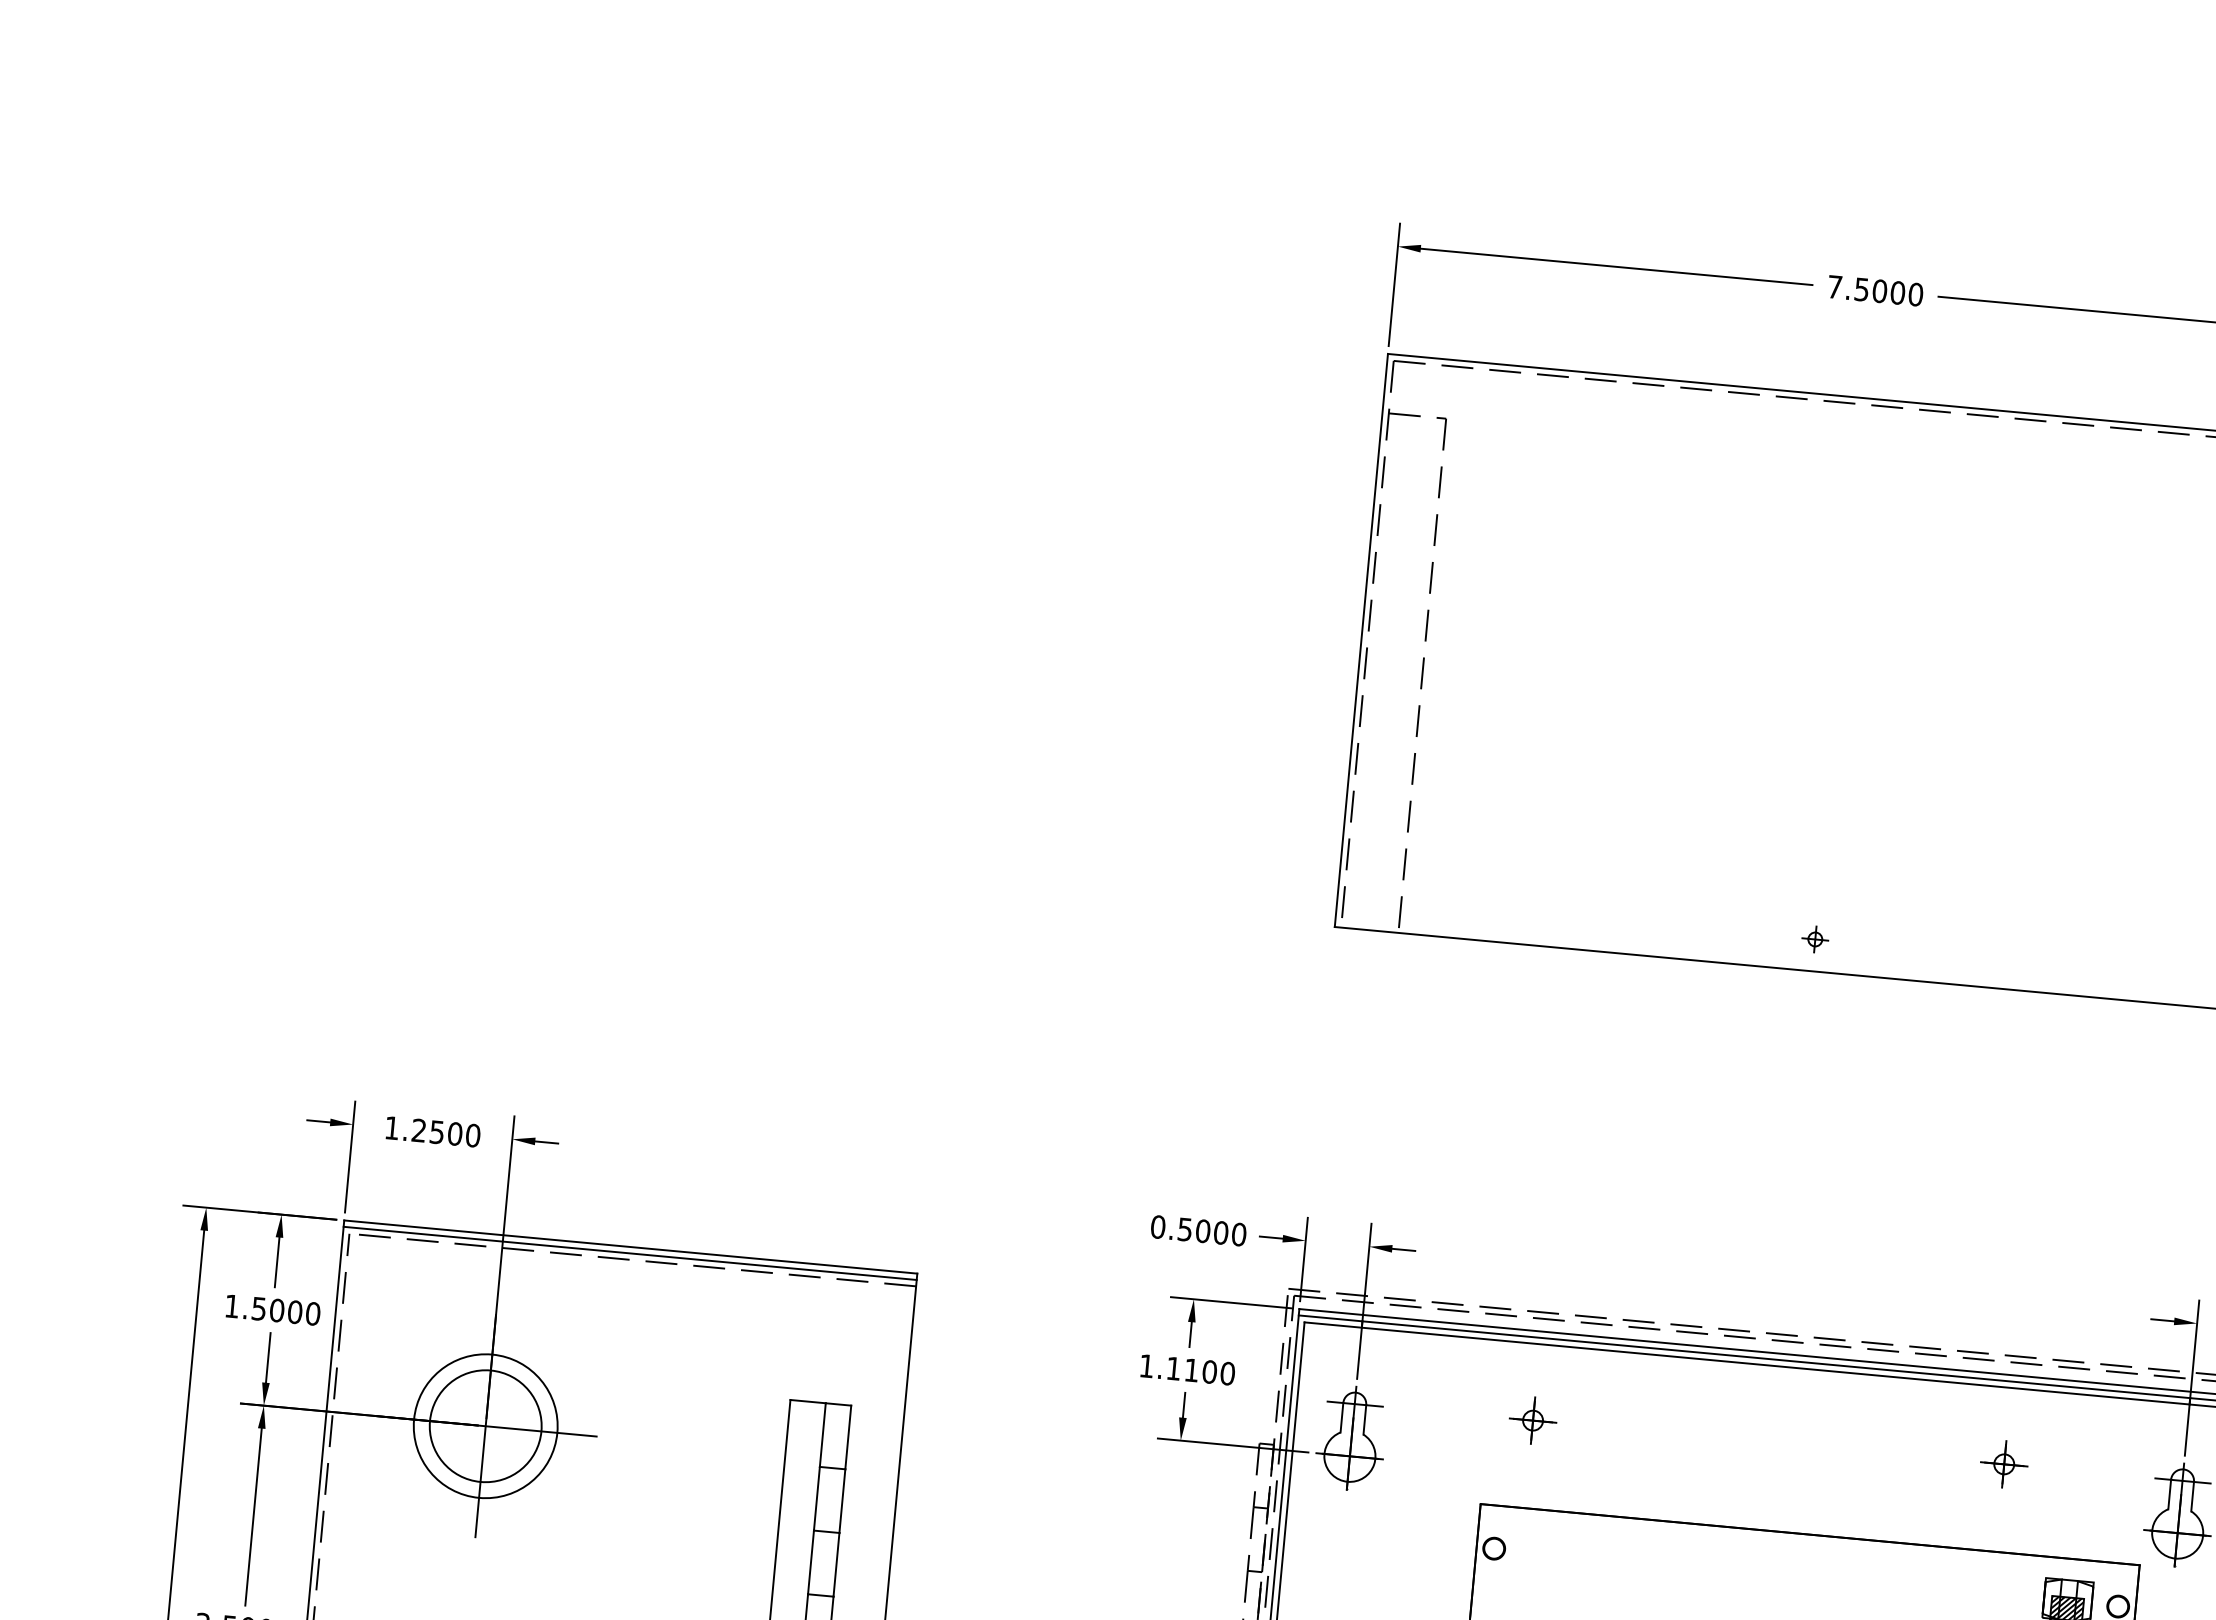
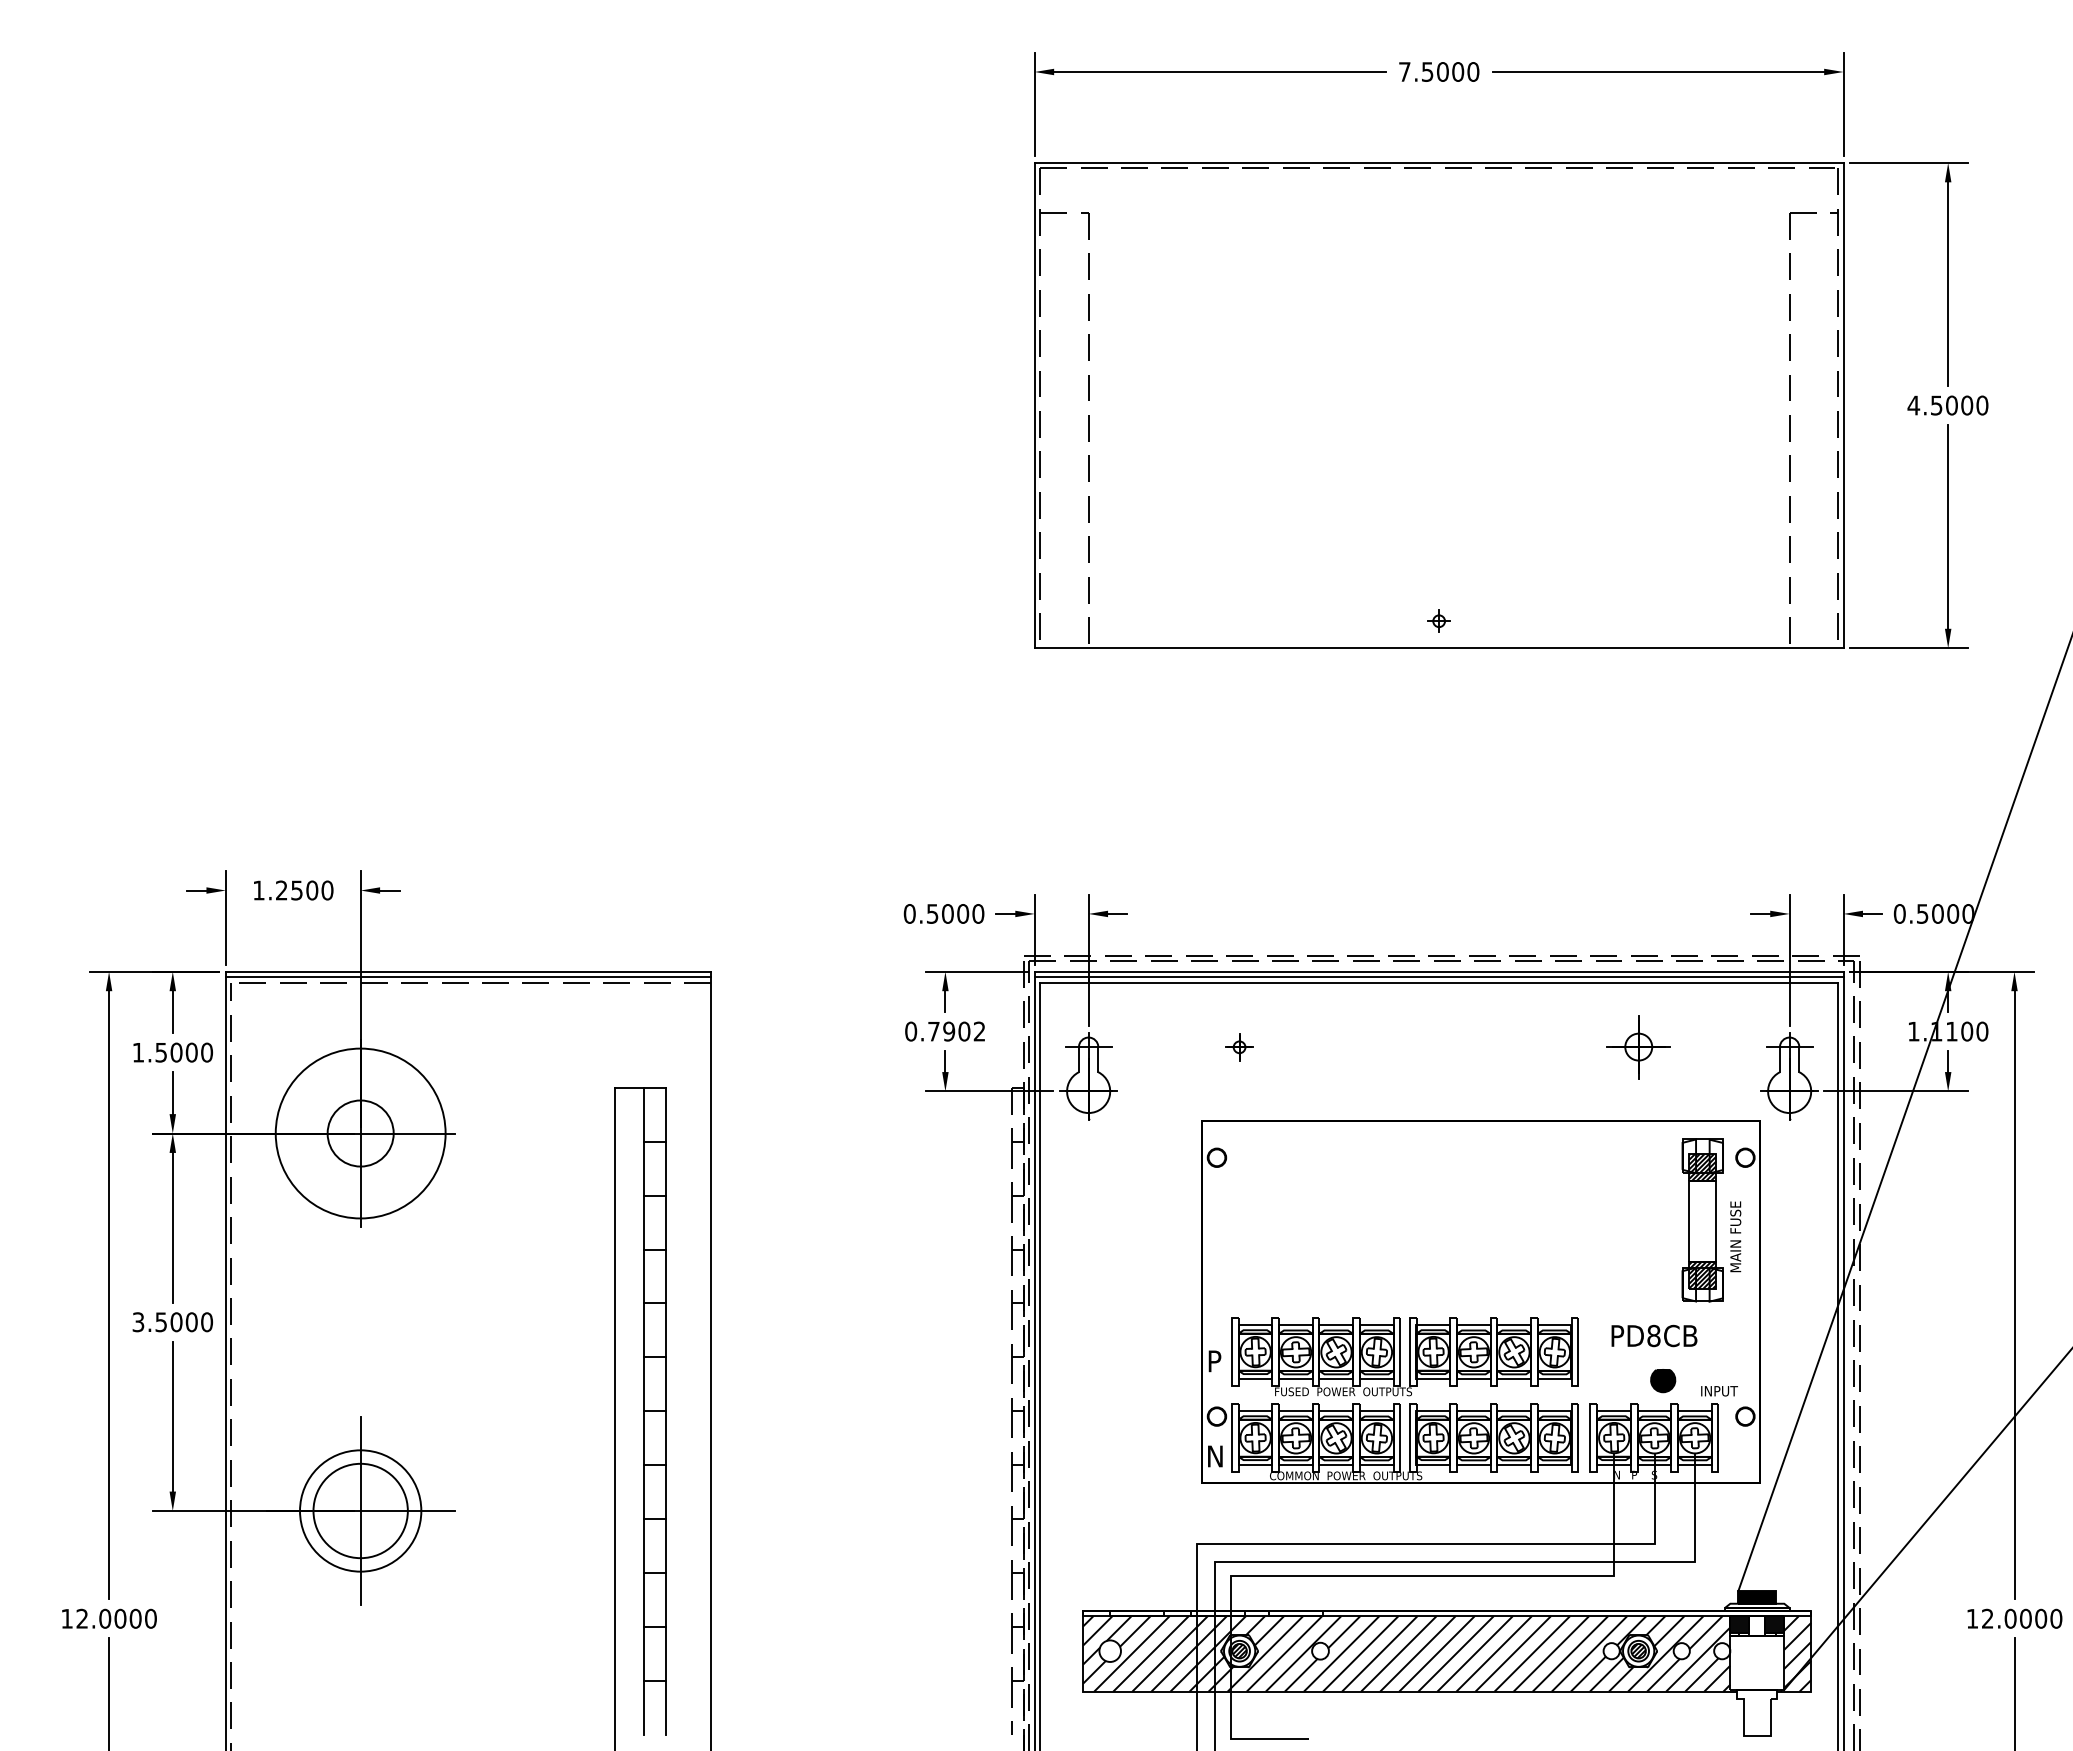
text: (1187, 1369) -> (945, 1031), 1.1100 -> 0.7902
part: (1532, 1420) -> (1239, 1047), size x0.7
circle: (485, 1426) -> (360, 1133), size x0.7
circle: (485, 1426) -> (360, 1133), size x1.4
part: (2004, 1464) -> (1638, 1047), size x1.6

